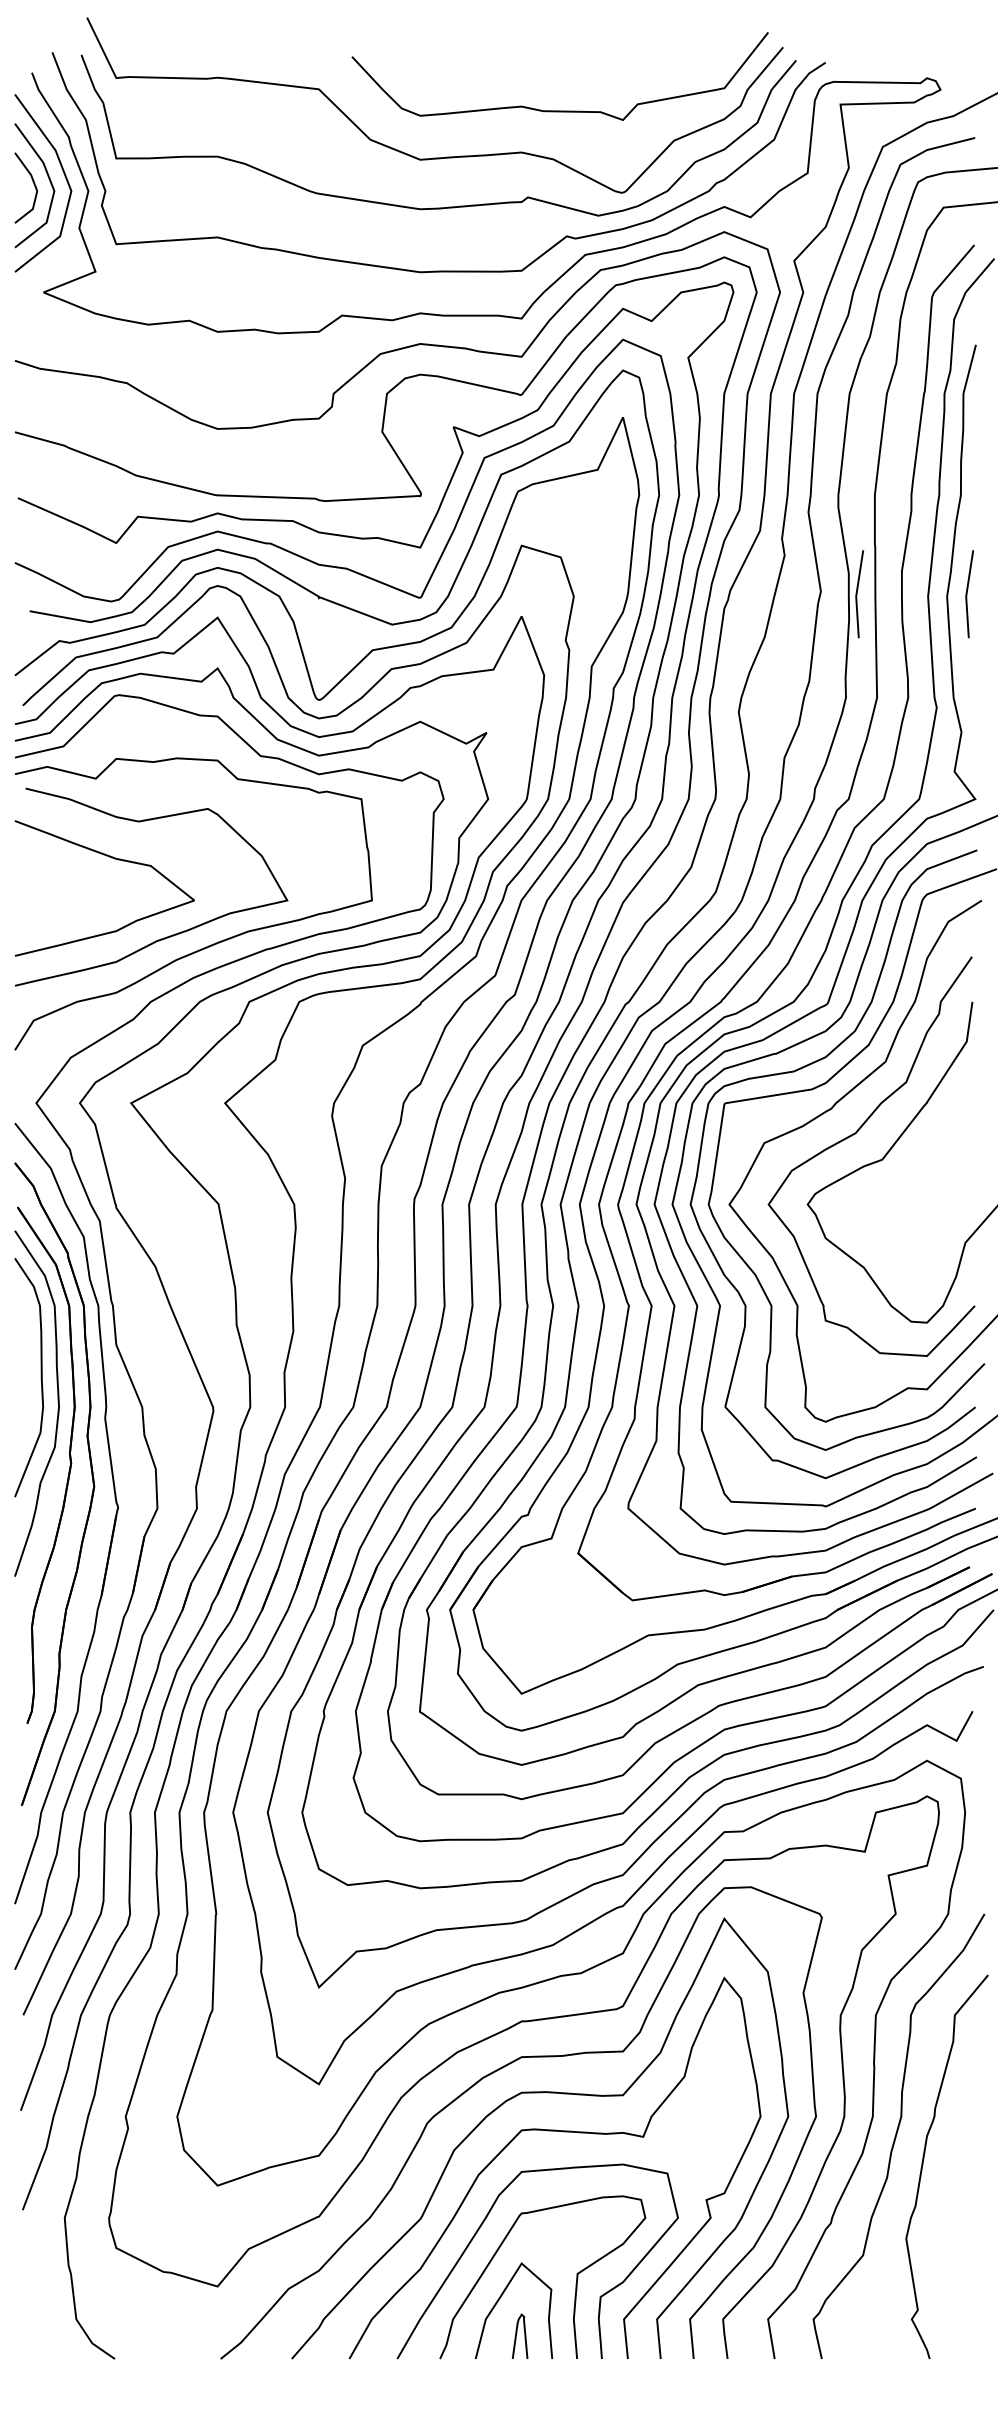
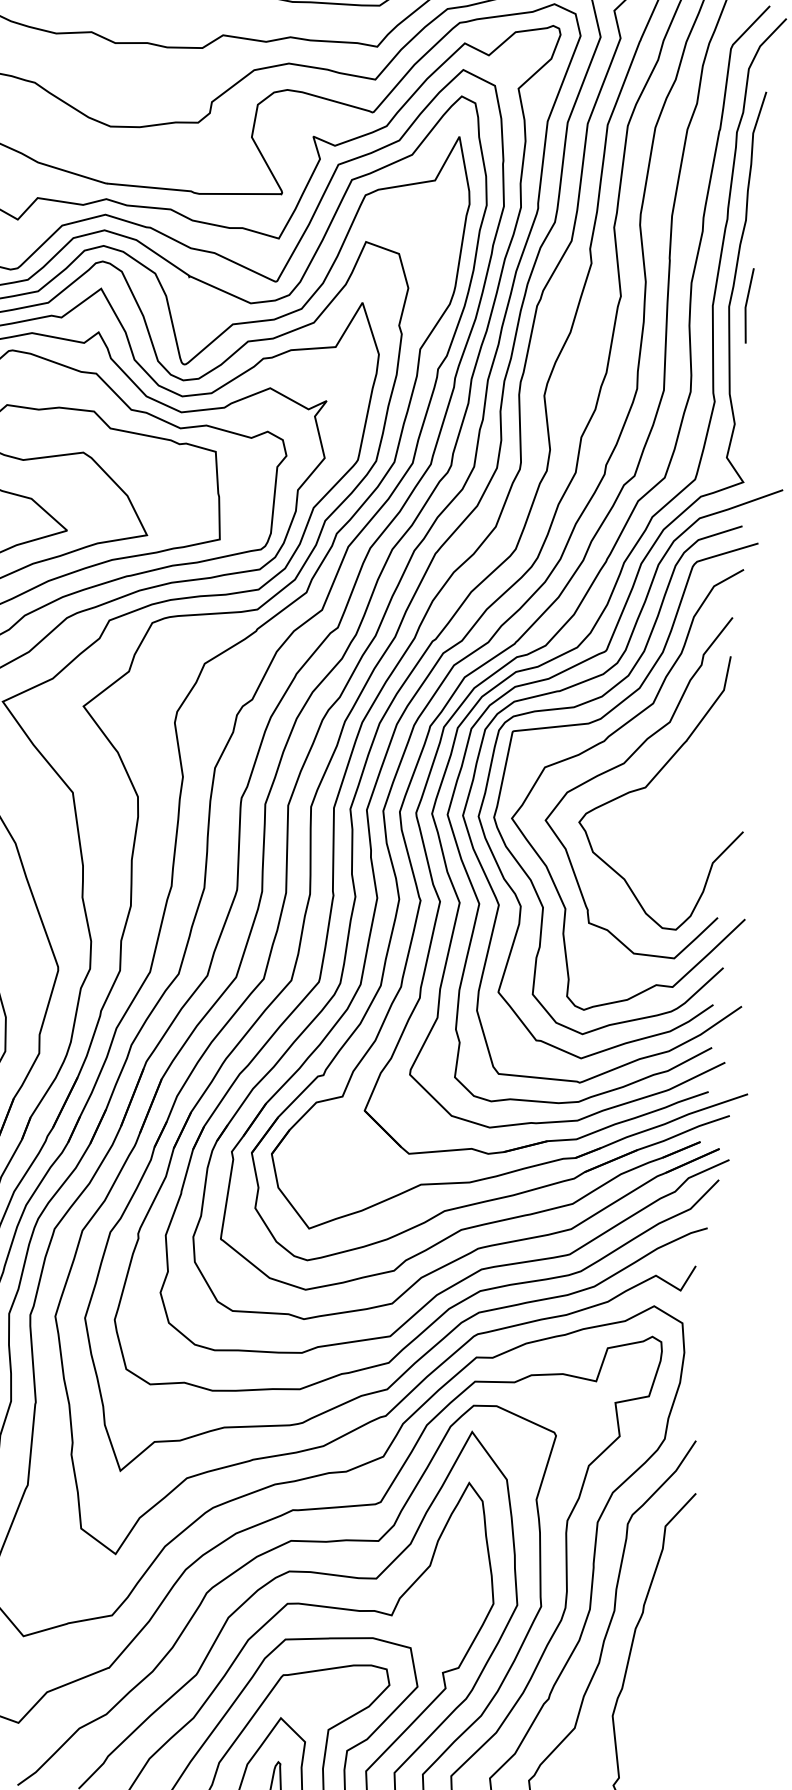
line: (857, 594) -> (652, 300), removed

